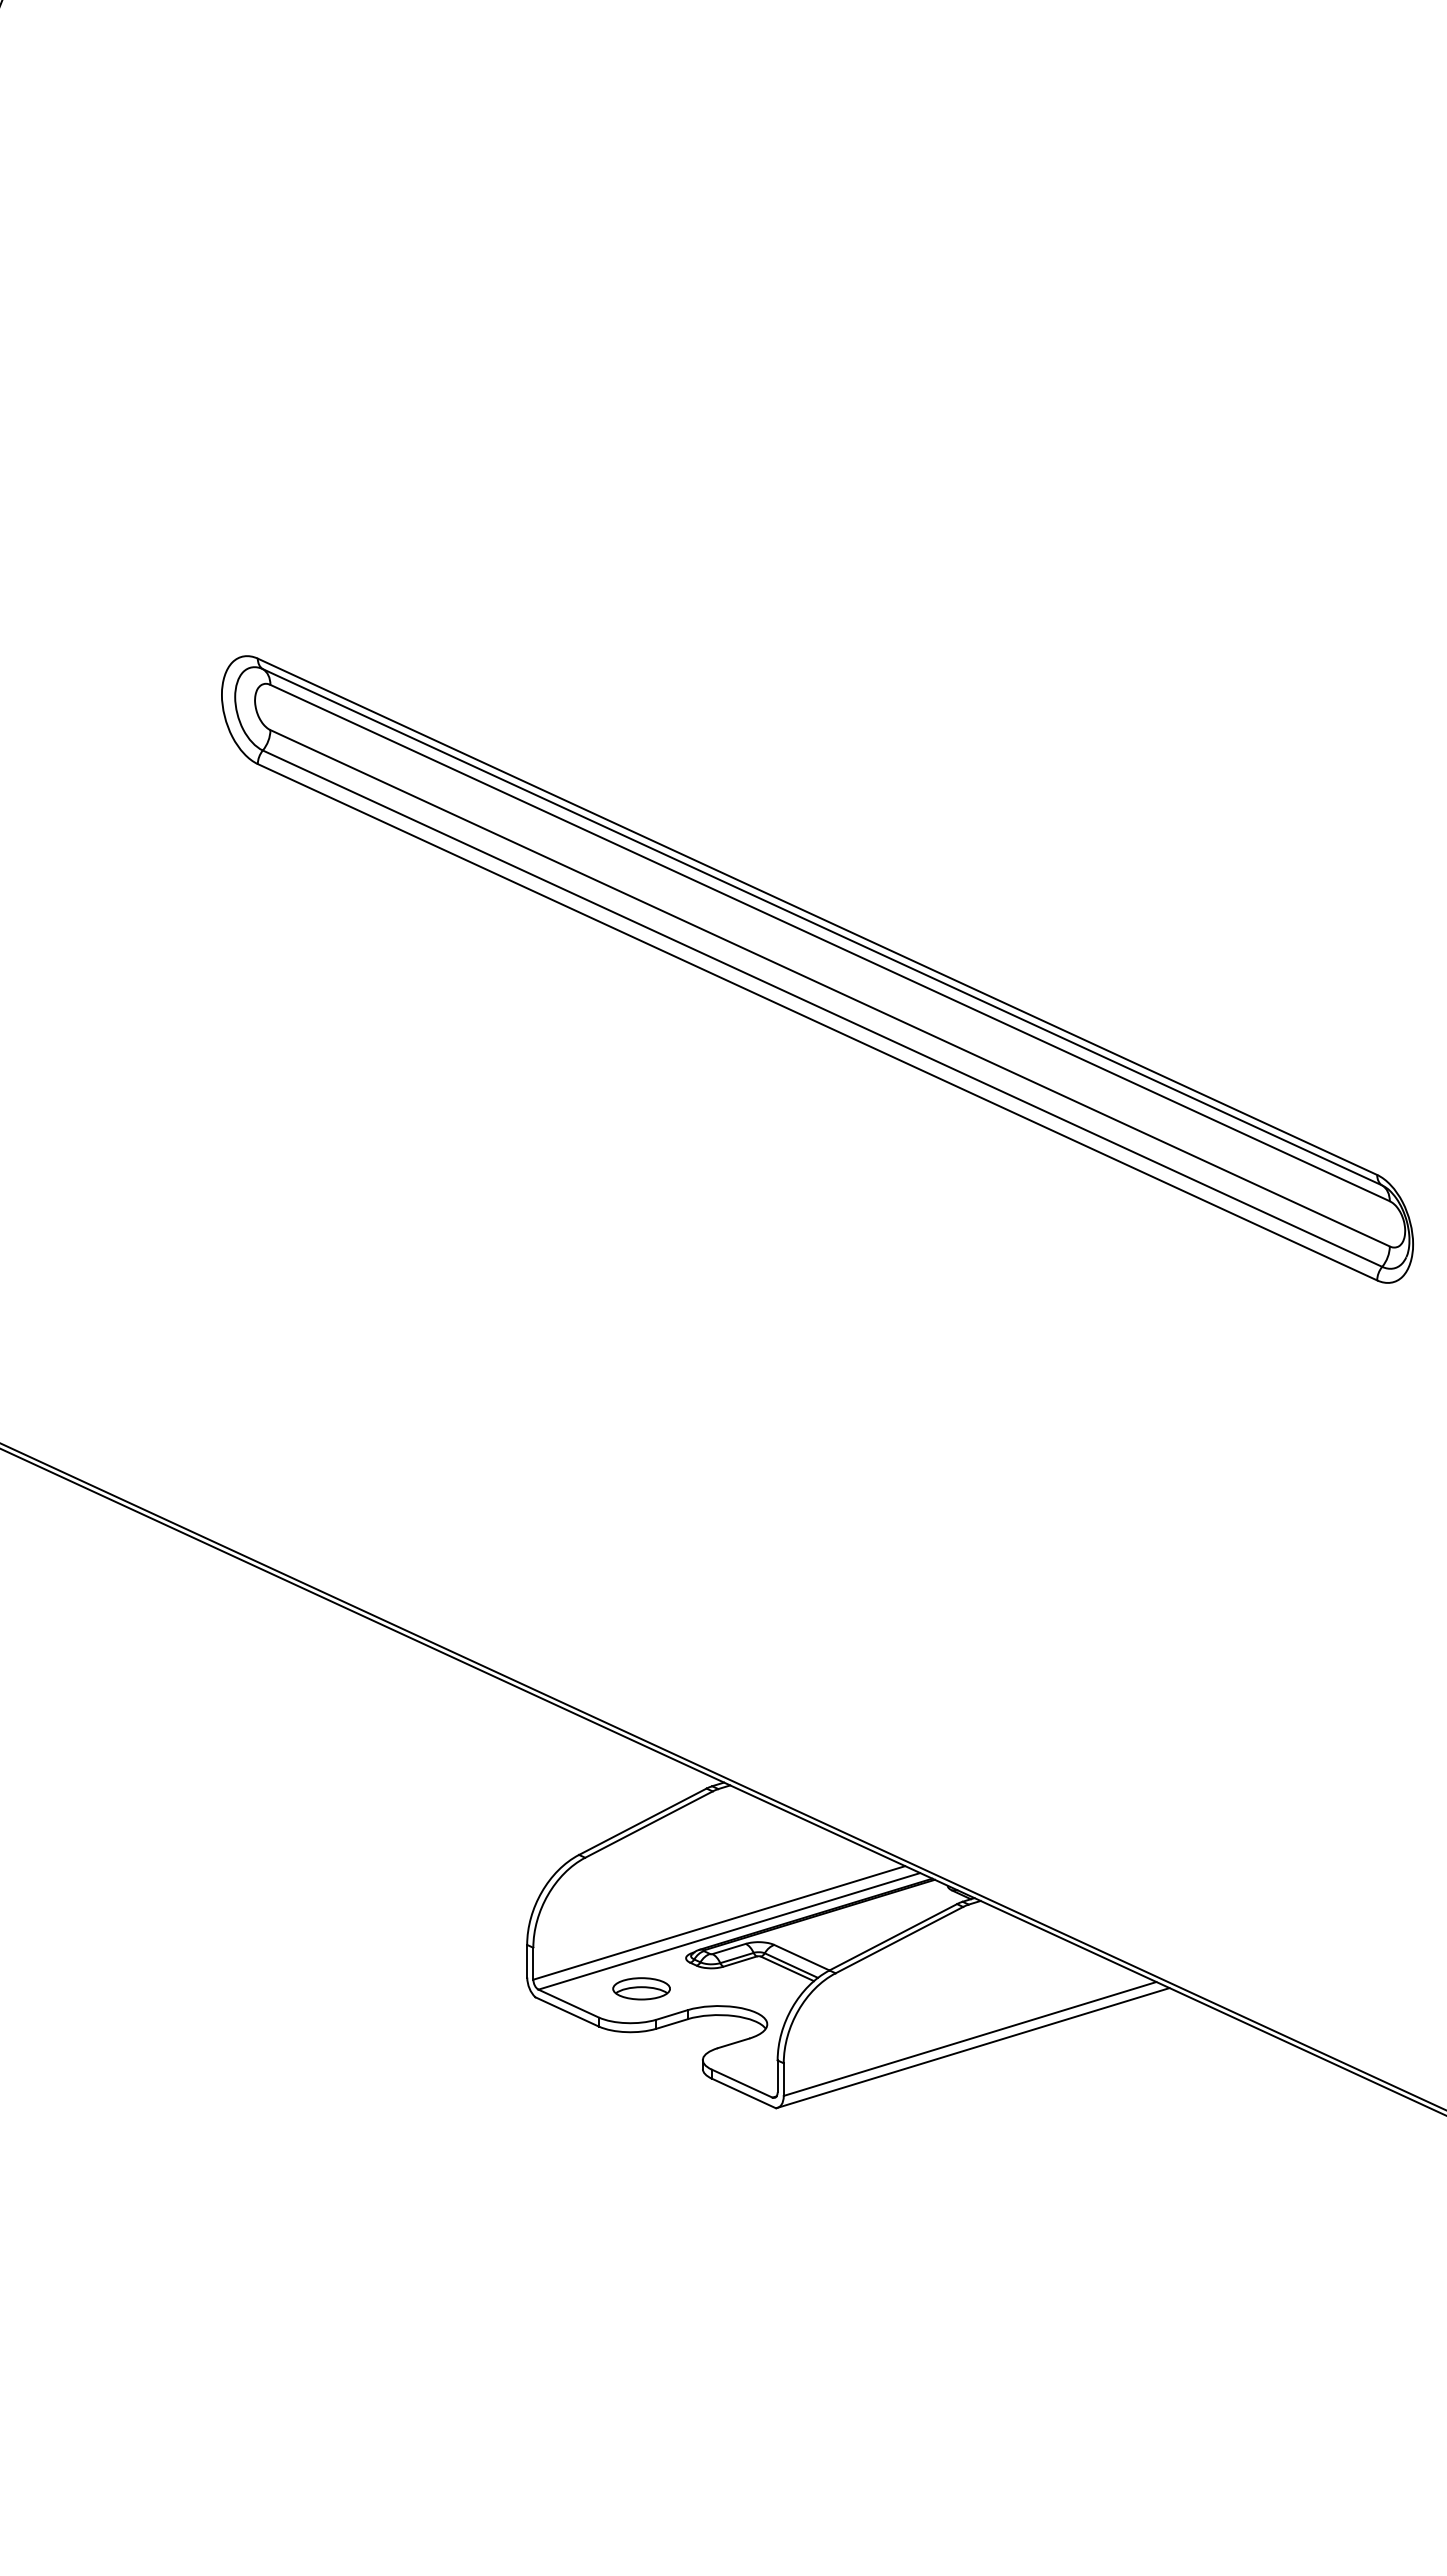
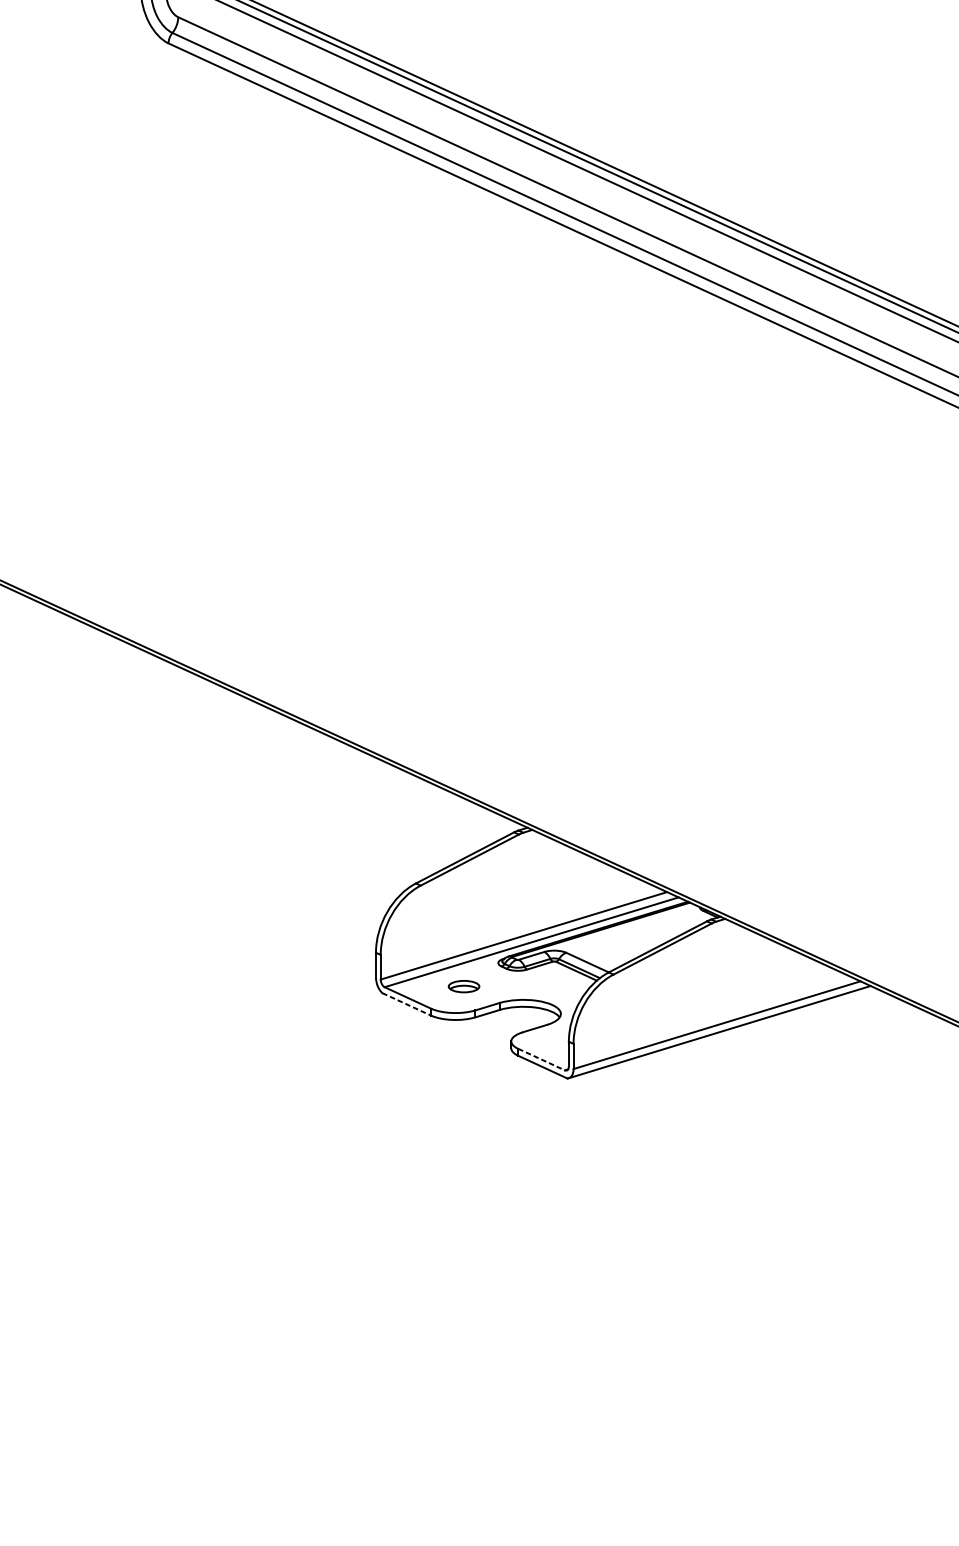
part: (641, 1988) -> (464, 986), size x0.7
line: (567, 2012) -> (407, 1004), solid -> dashed
line: (742, 2083) -> (541, 1059), solid -> dashed

